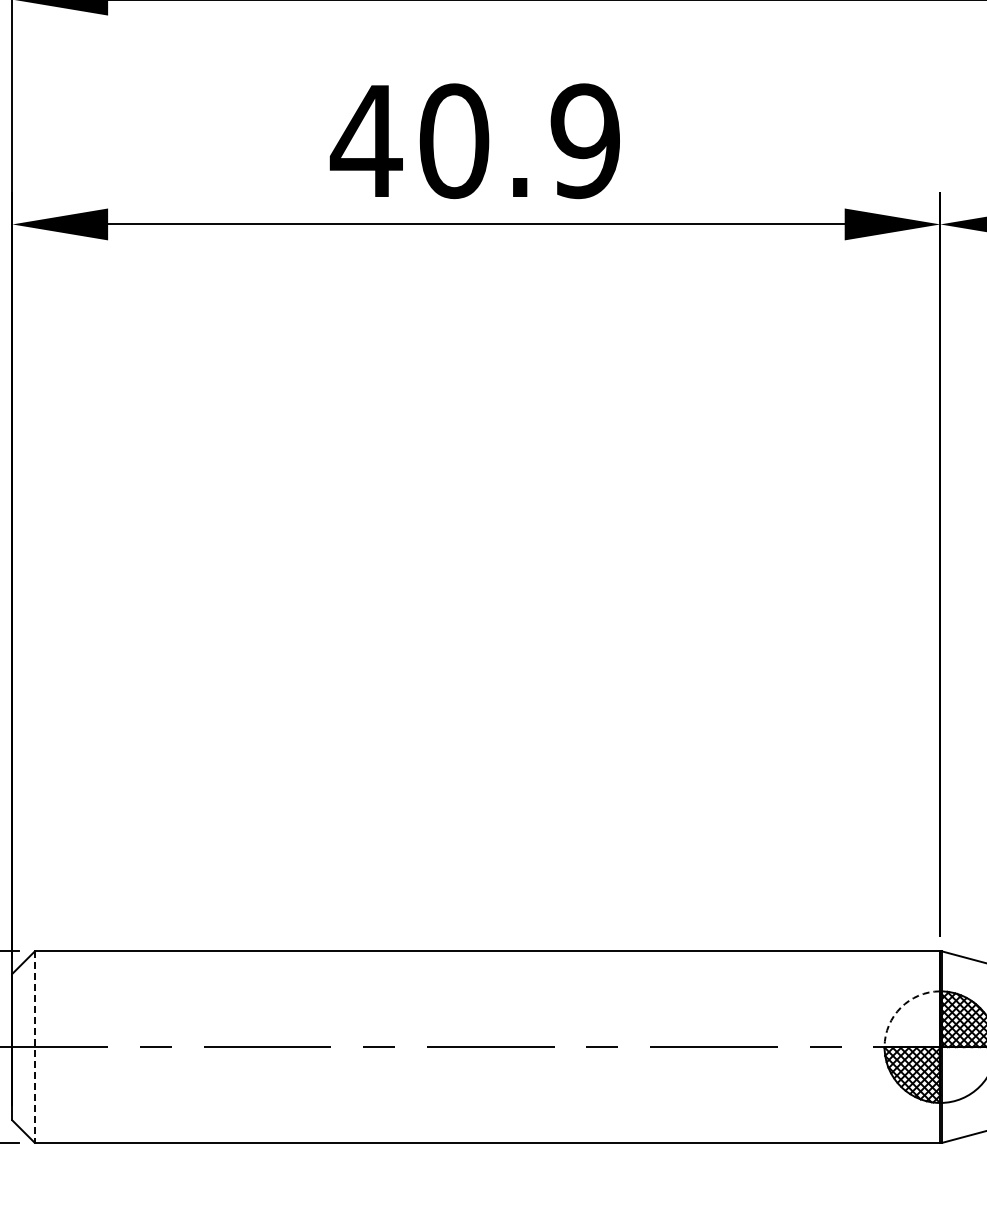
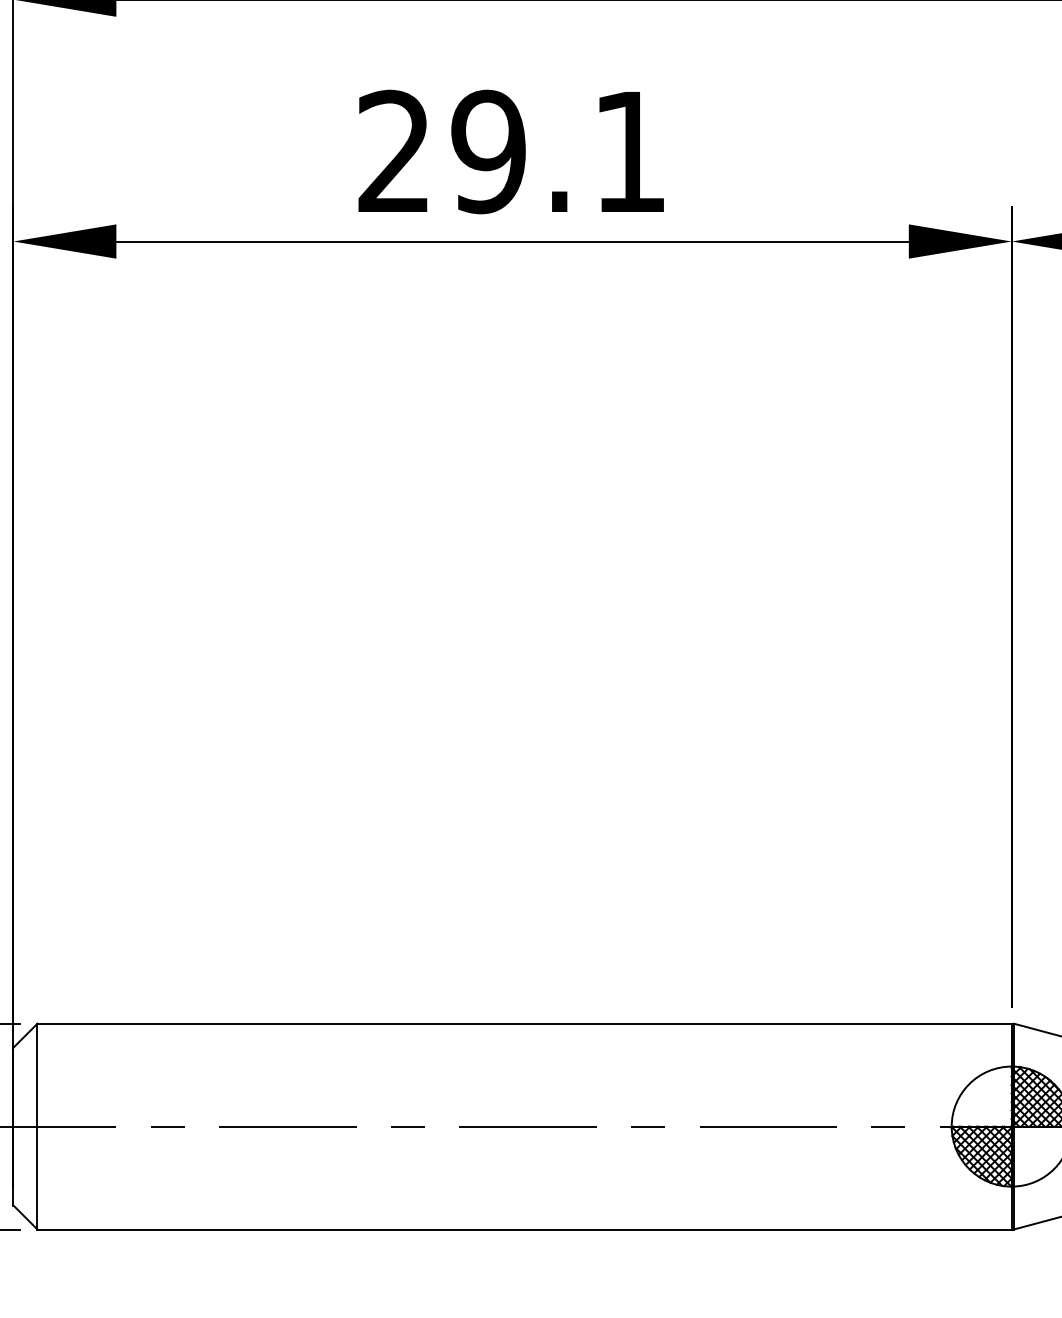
text: (474, 141) -> (510, 152), 40.9 -> 29.1
arc: (900, 1007) -> (968, 1083), dashed -> solid
line: (34, 1047) -> (37, 1126), dashed -> solid

